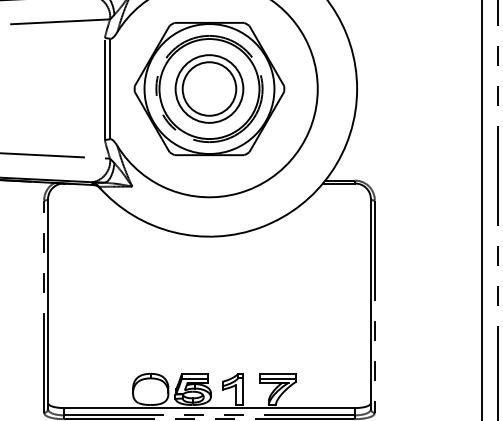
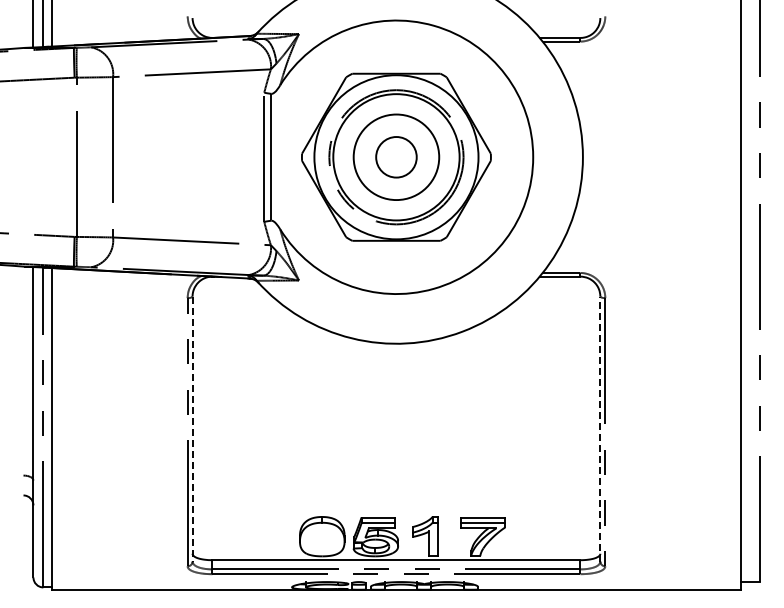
circle: (209, 89) -> (396, 157), size x0.6
line: (47, 304) -> (192, 429), solid -> dashed
line: (371, 304) -> (600, 429), solid -> dashed

